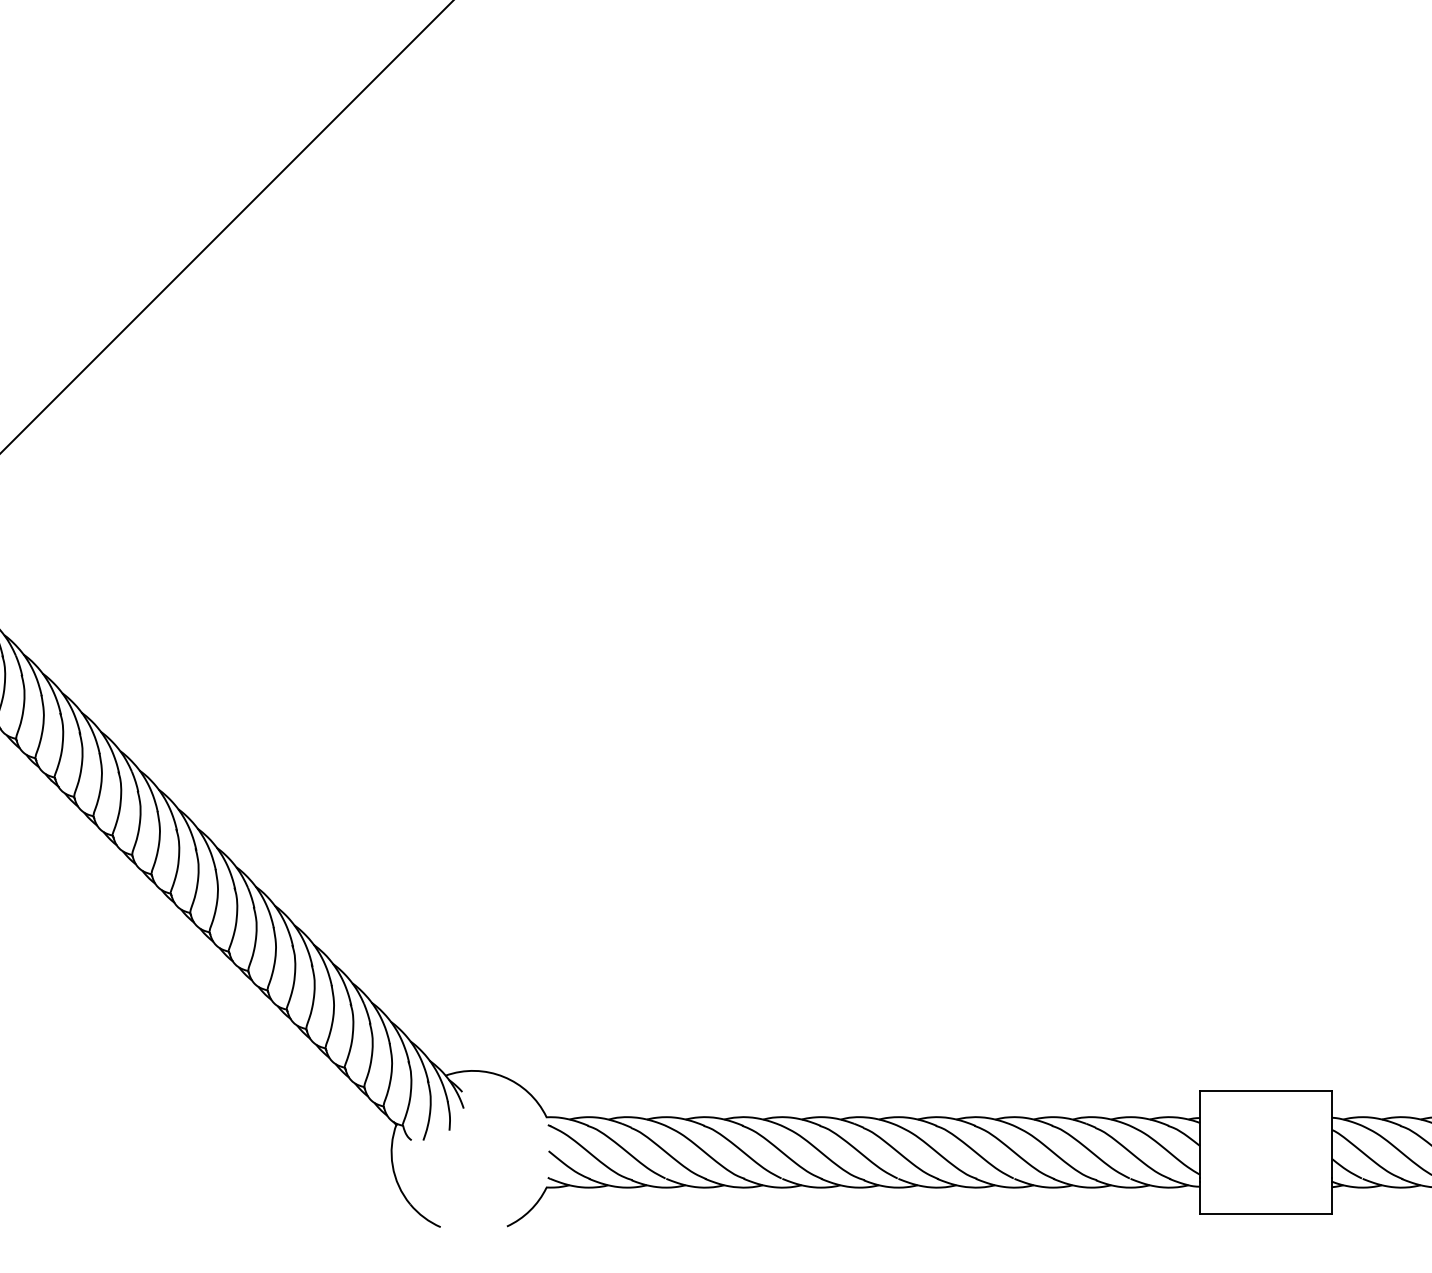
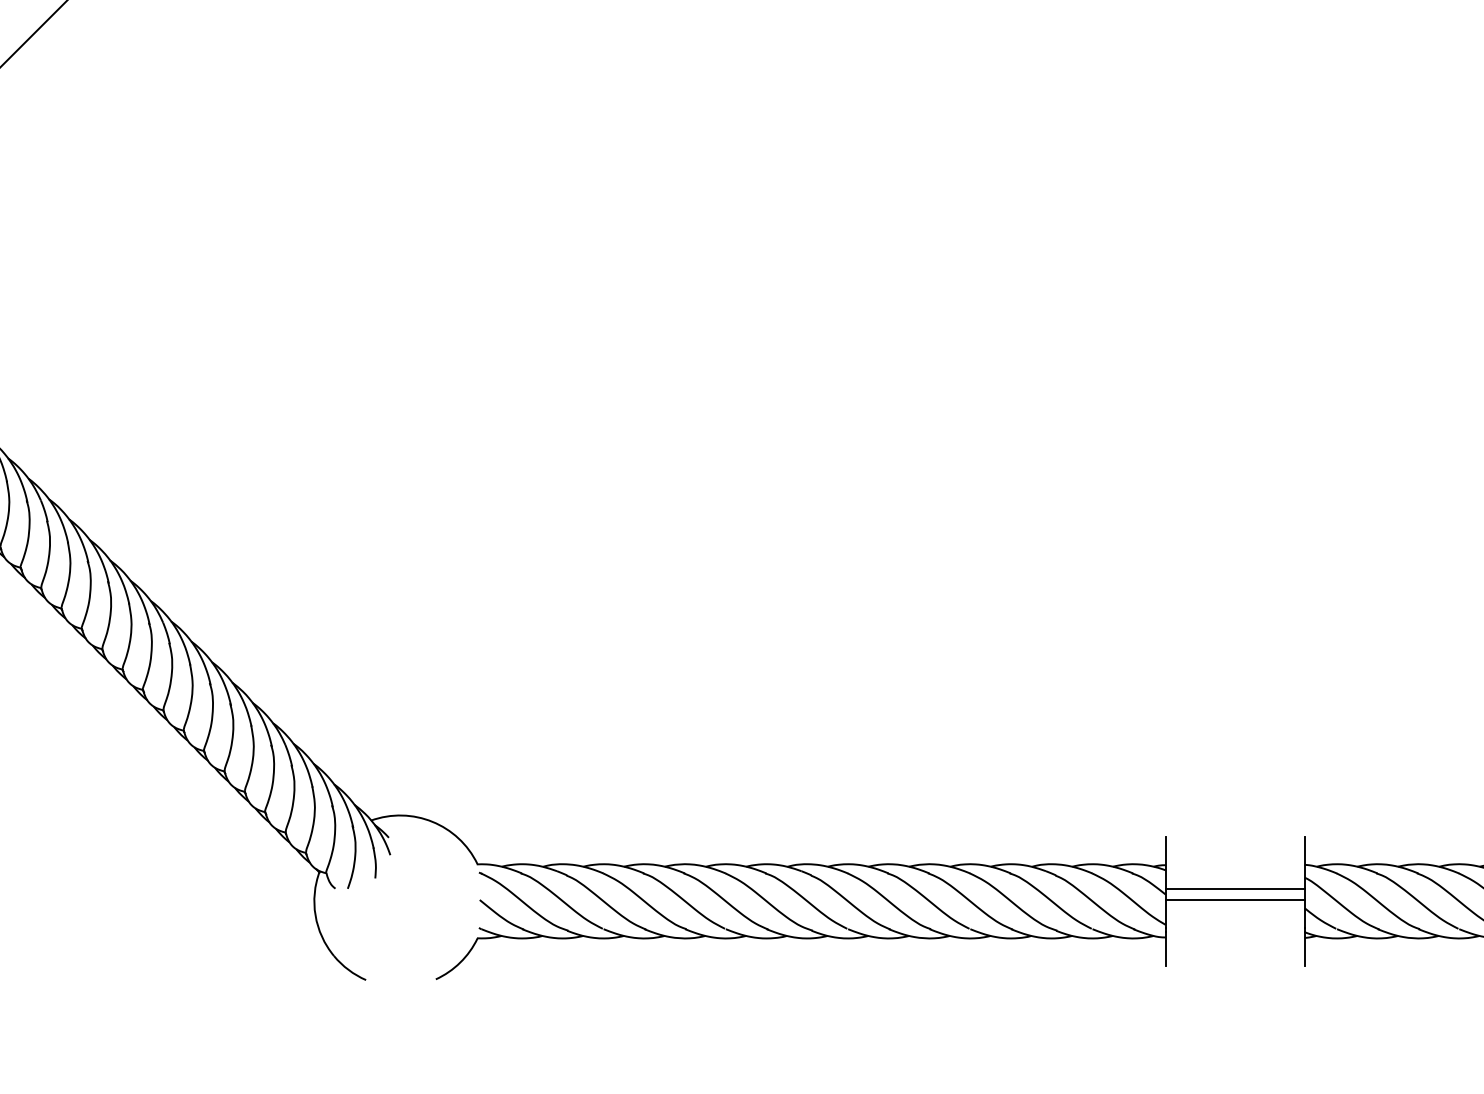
line: (1265, 1090) -> (1234, 899), moved
line: (1265, 1213) -> (1234, 888), moved

